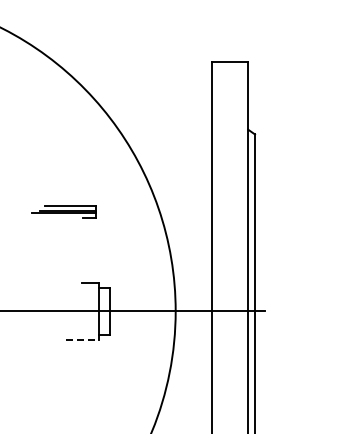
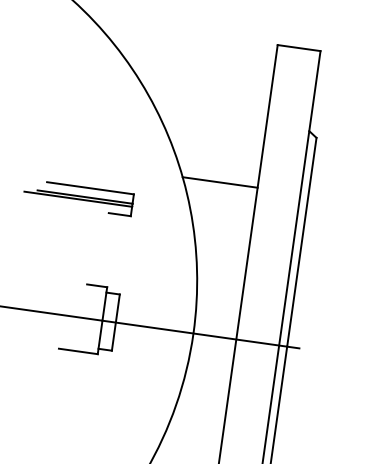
line: (179, 182) -> (219, 182), added
part: (64, 211) -> (78, 197), size x1.43
line: (82, 339) -> (78, 351), dashed -> solid

